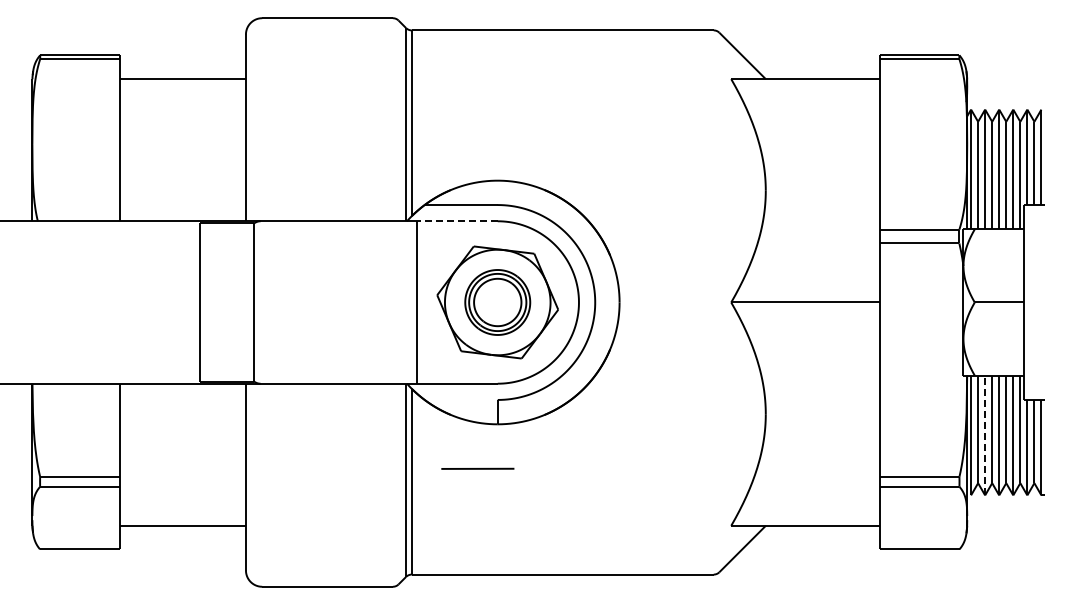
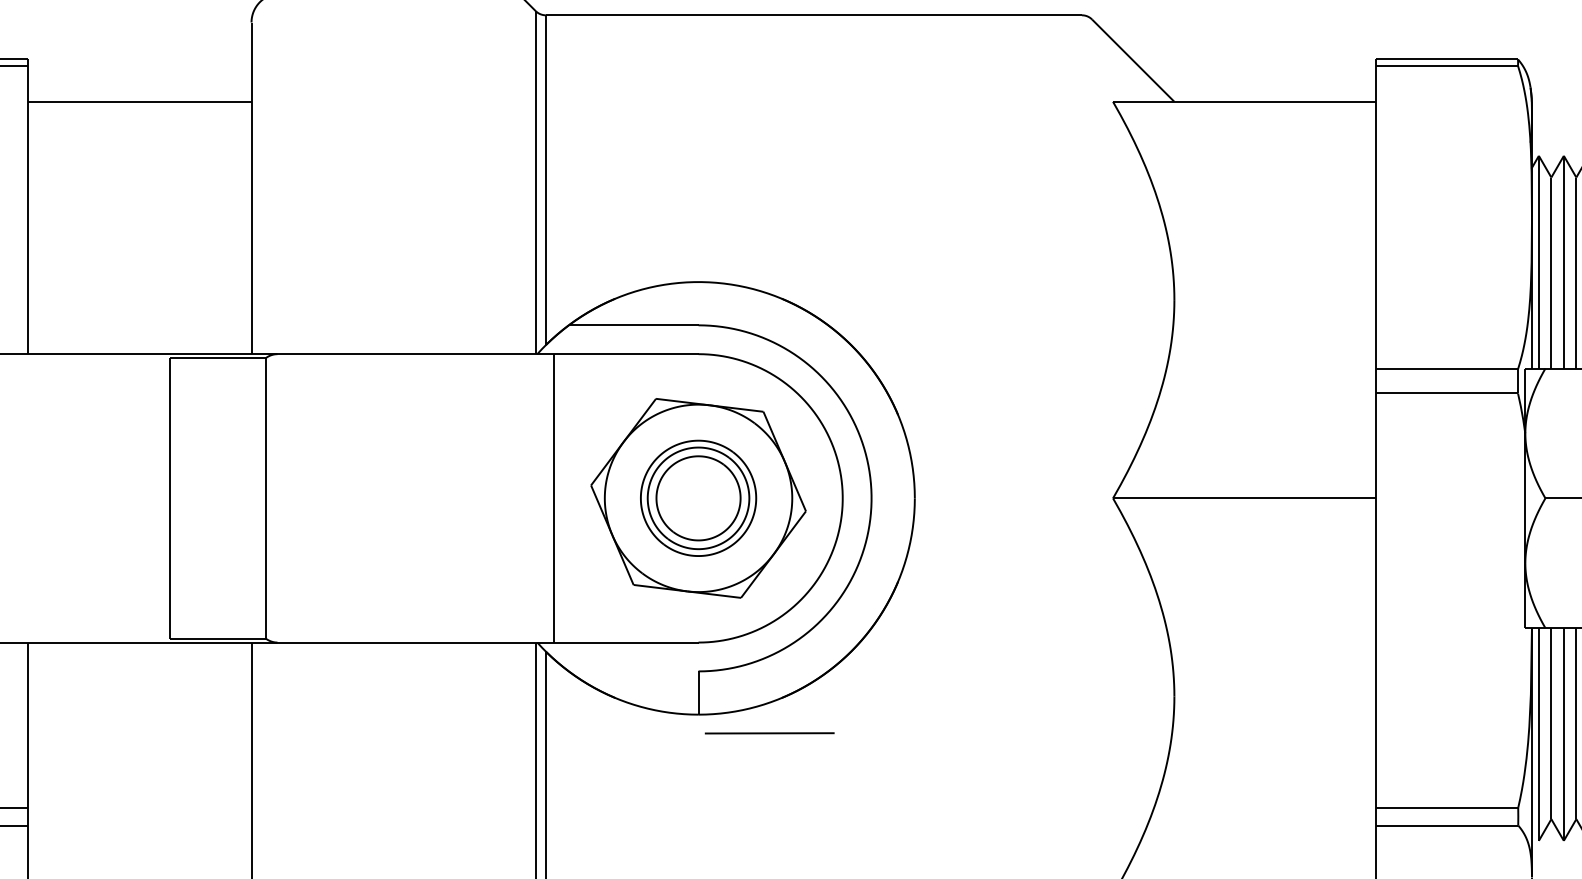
line: (457, 221) -> (627, 354), dashed -> solid
line: (985, 435) -> (1564, 734), dashed -> solid
line: (477, 468) -> (769, 732), moved

